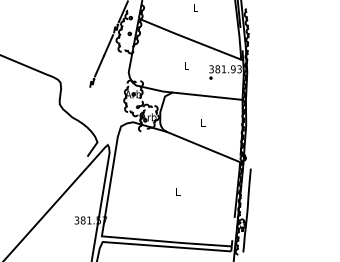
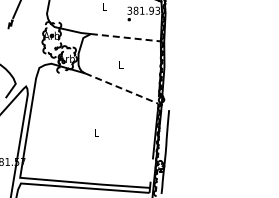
line: (208, 96) -> (126, 37), solid -> dashed
line: (203, 147) -> (121, 88), solid -> dashed

